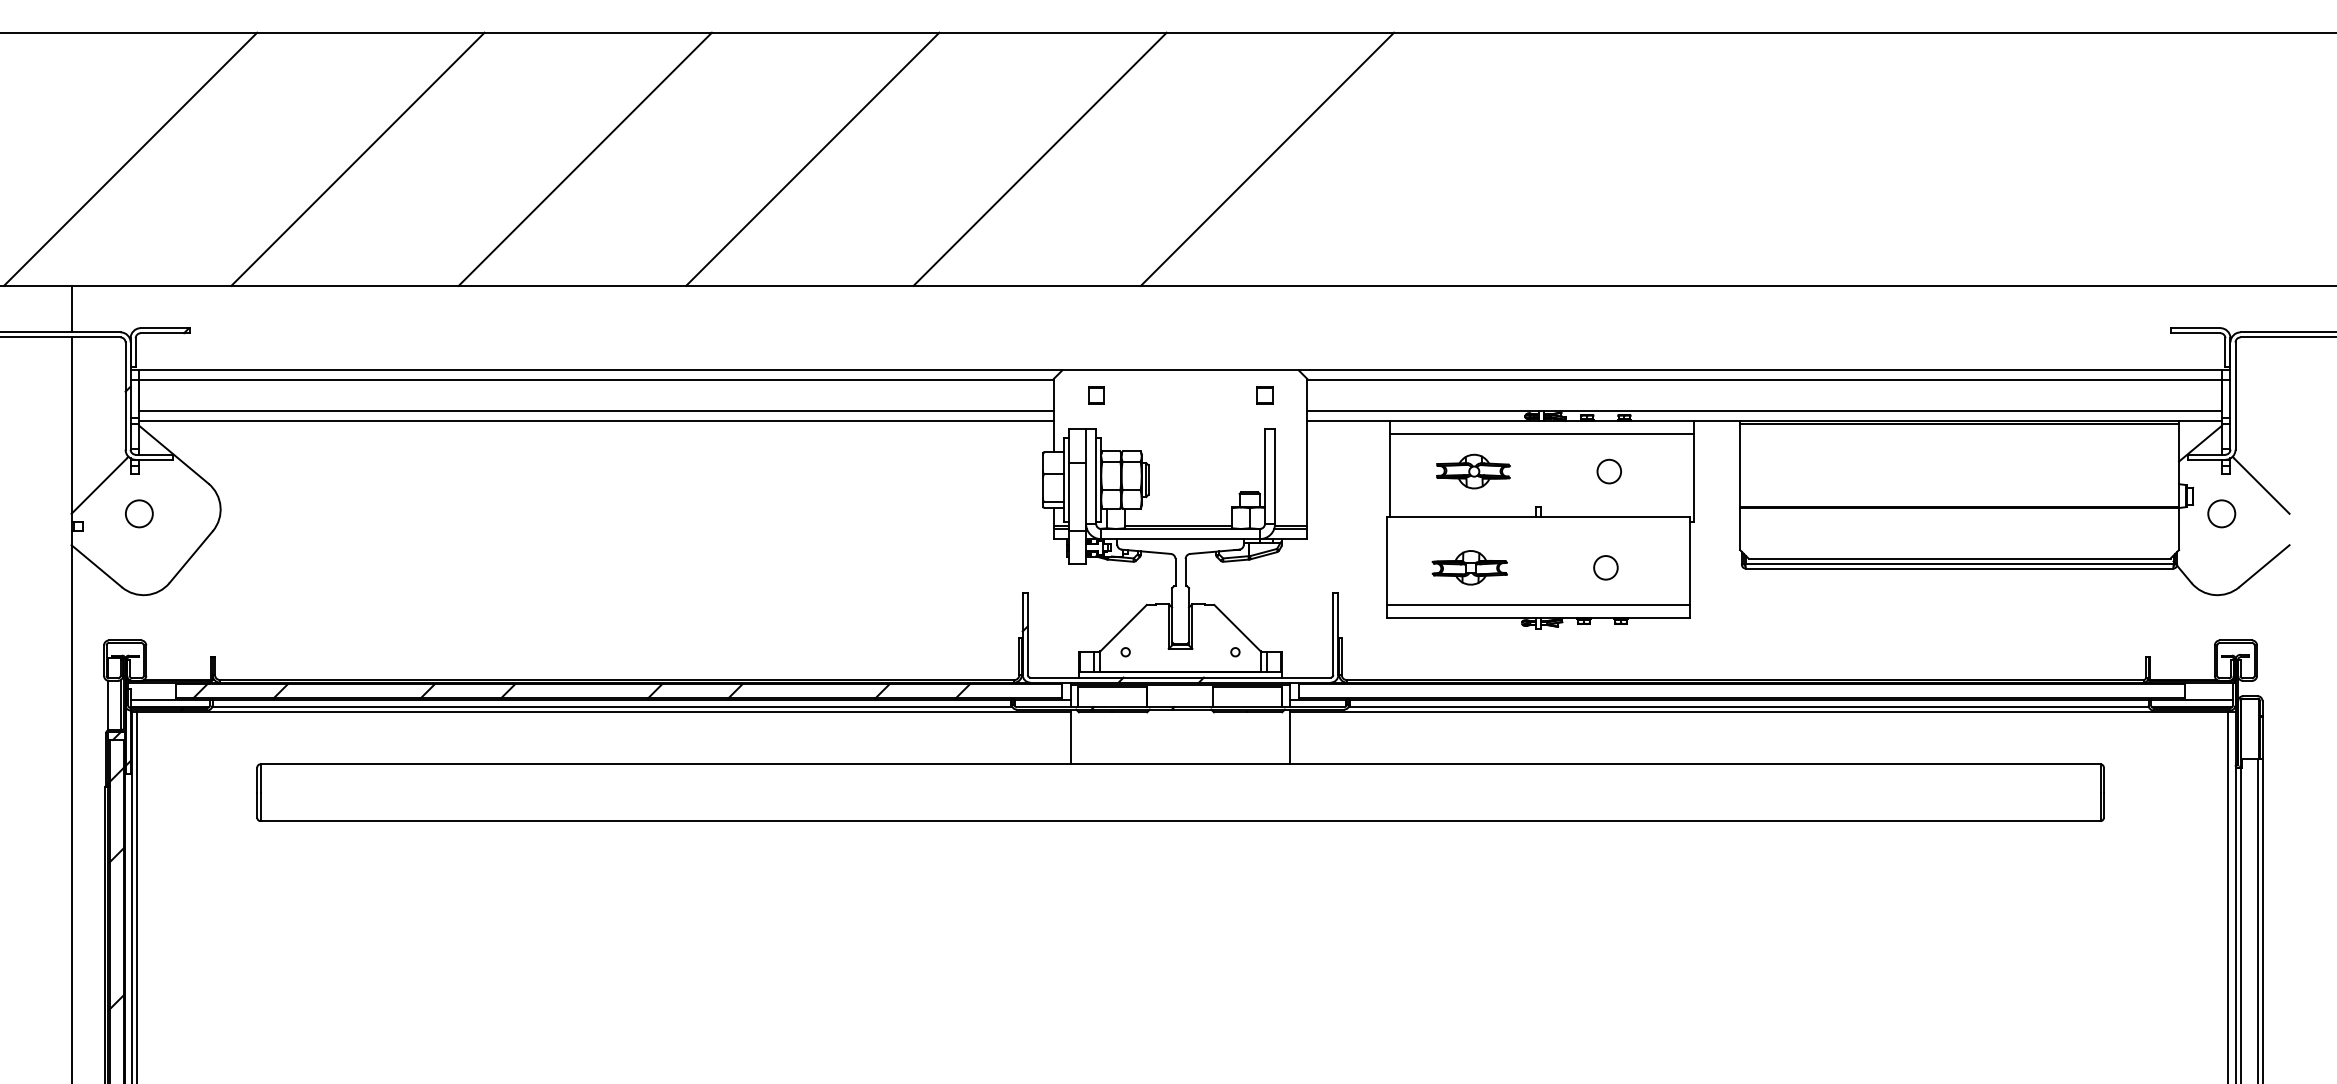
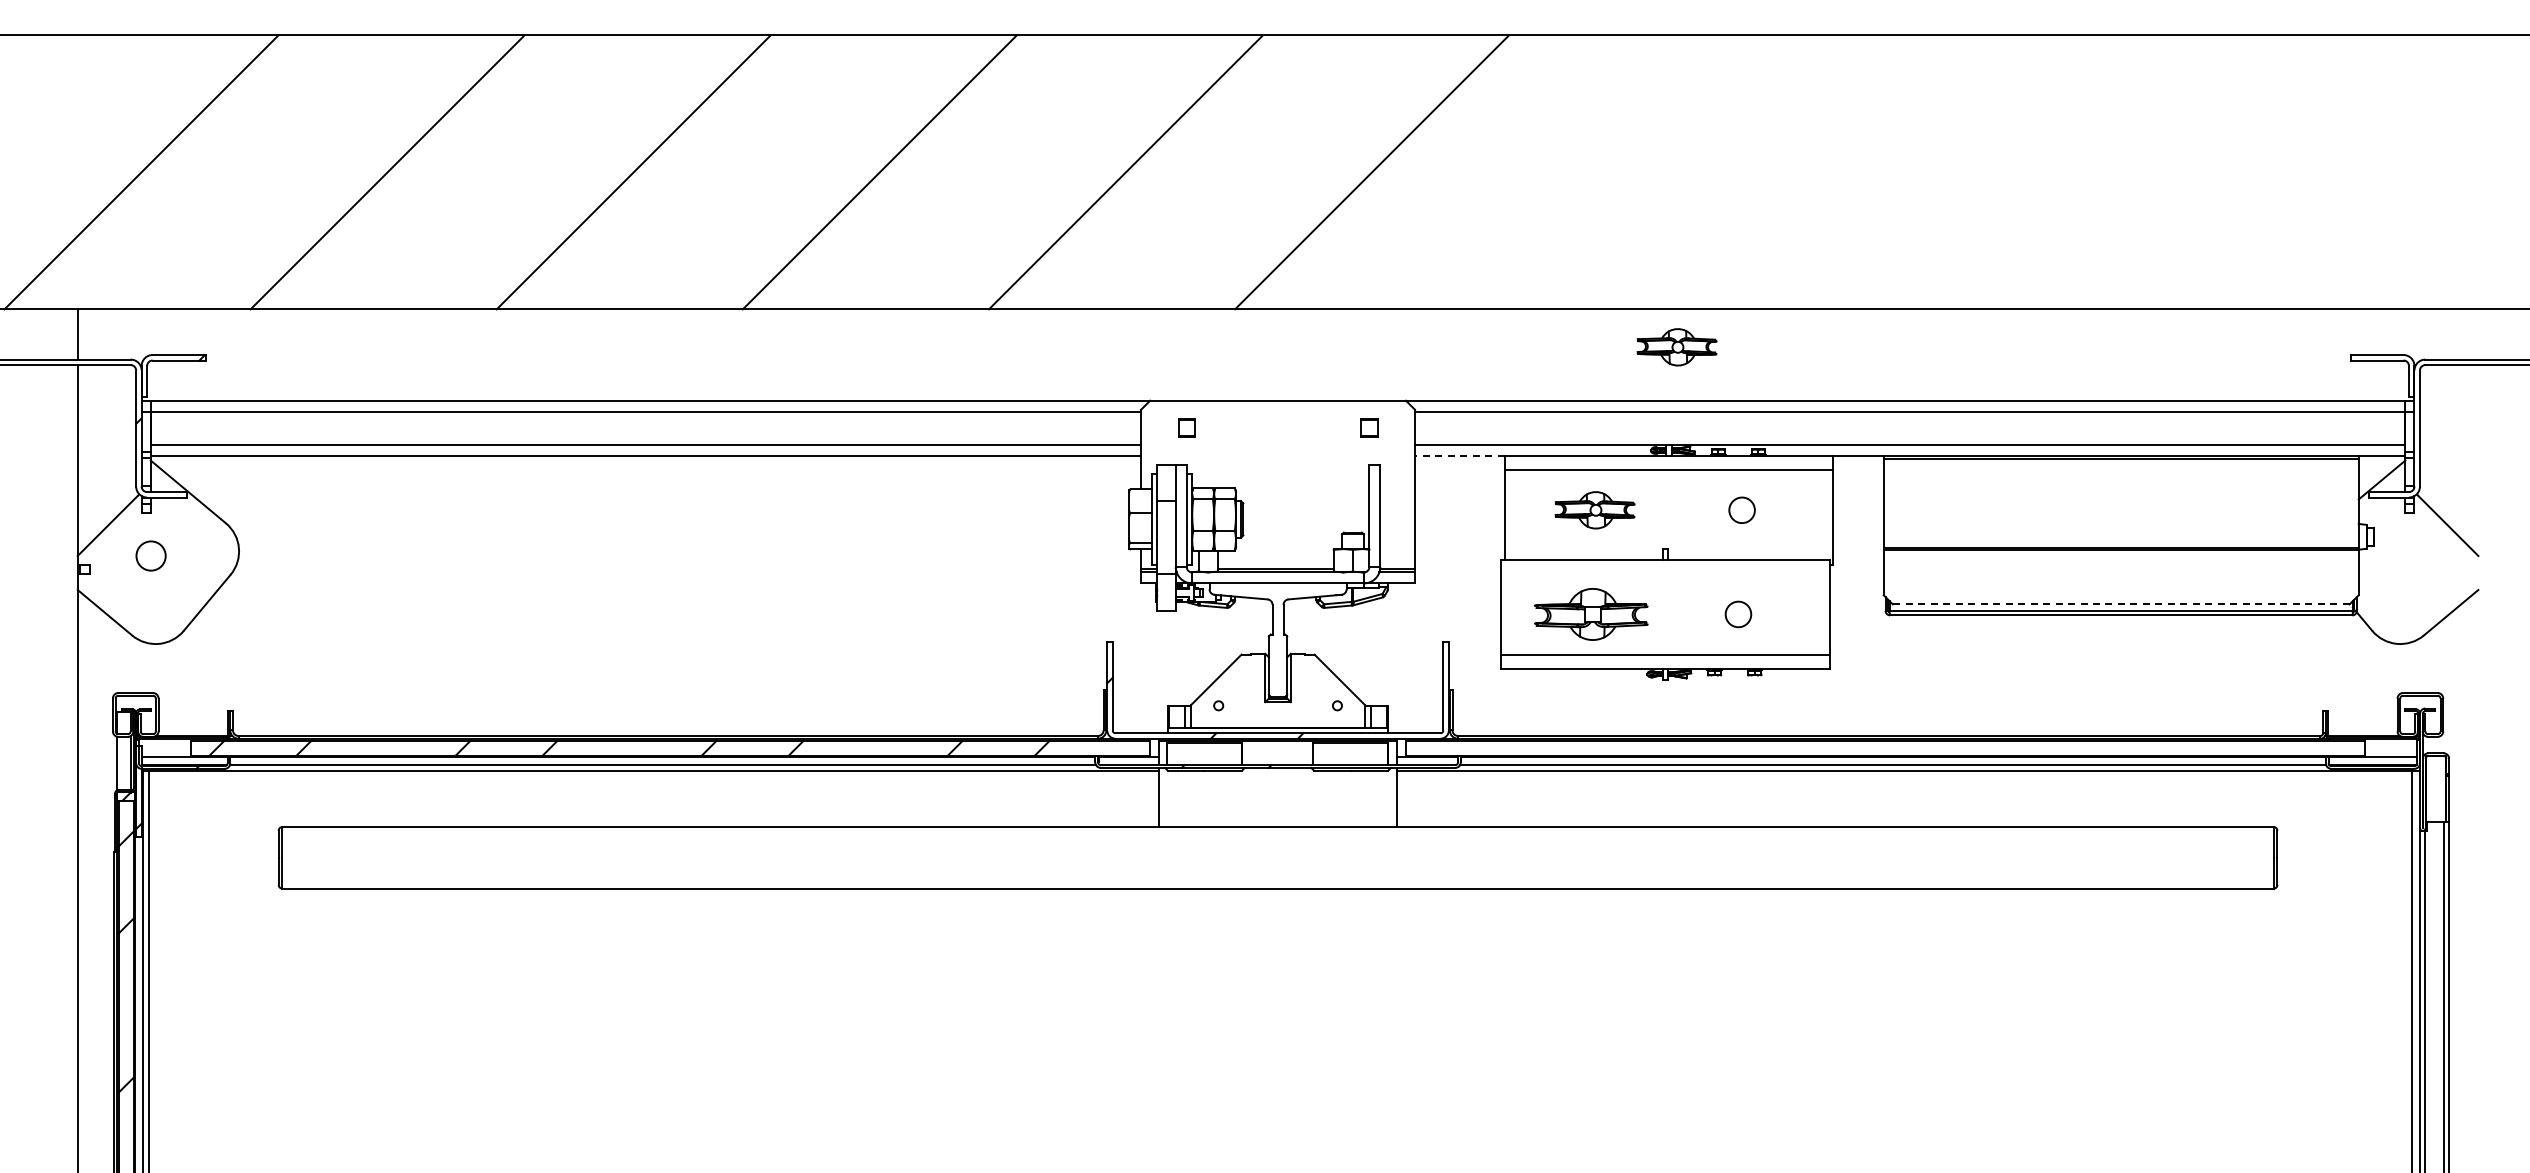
part: (1548, 321) -> (1676, 347), added
line: (1348, 420) -> (1459, 455), solid -> dashed
circle: (2221, 513) -> (2404, 555), removed
line: (1958, 558) -> (2120, 604), solid -> dashed
part: (1469, 567) -> (1590, 614), size x1.4

